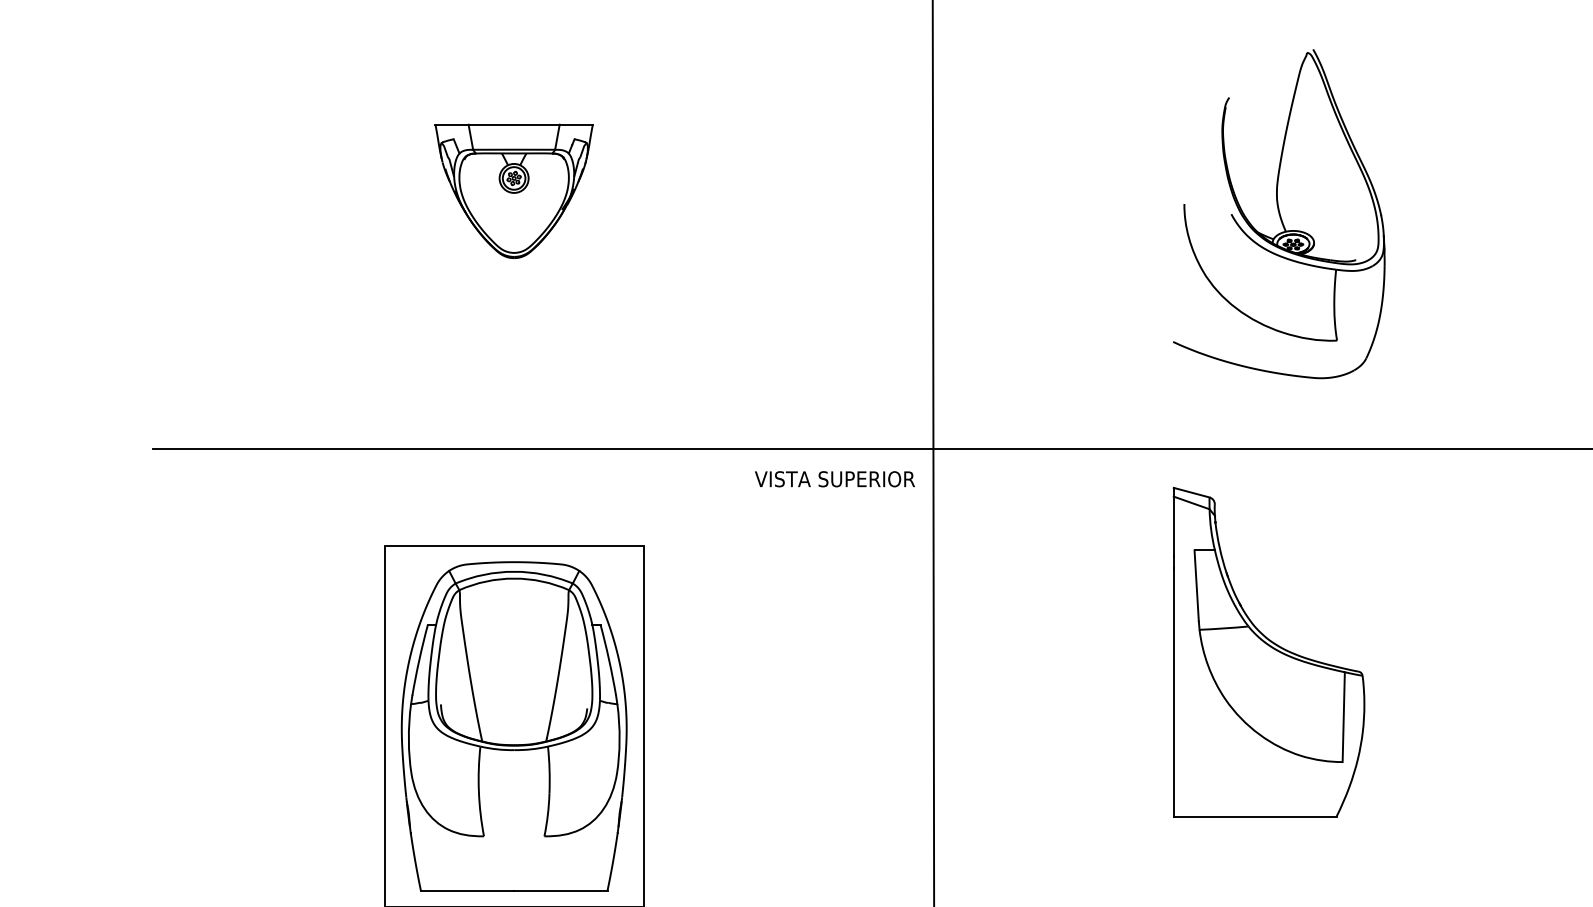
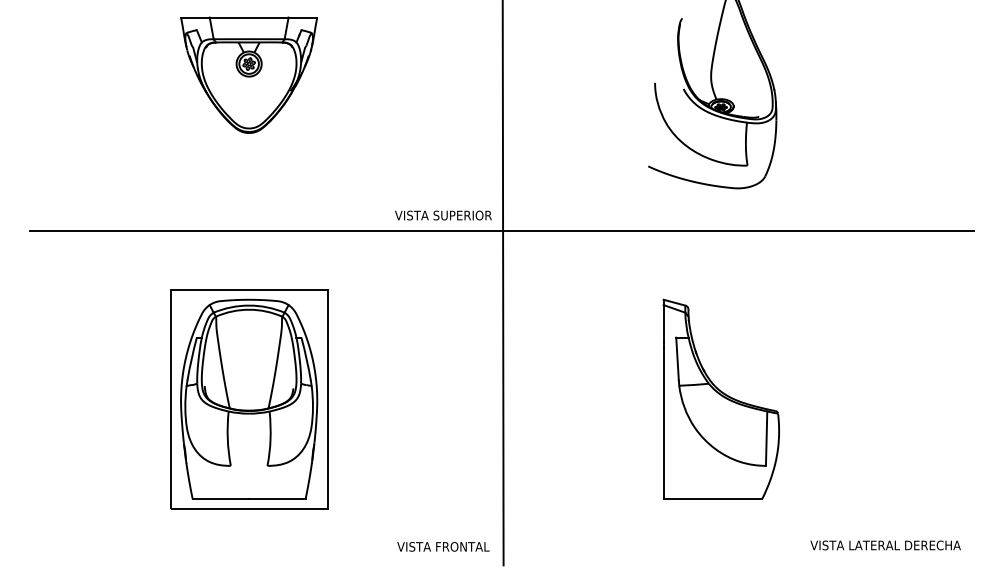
part: (513, 190) -> (248, 74), size x1.43
text: (835, 479) -> (443, 215), moved
part: (1267, 650) -> (720, 398), moved

